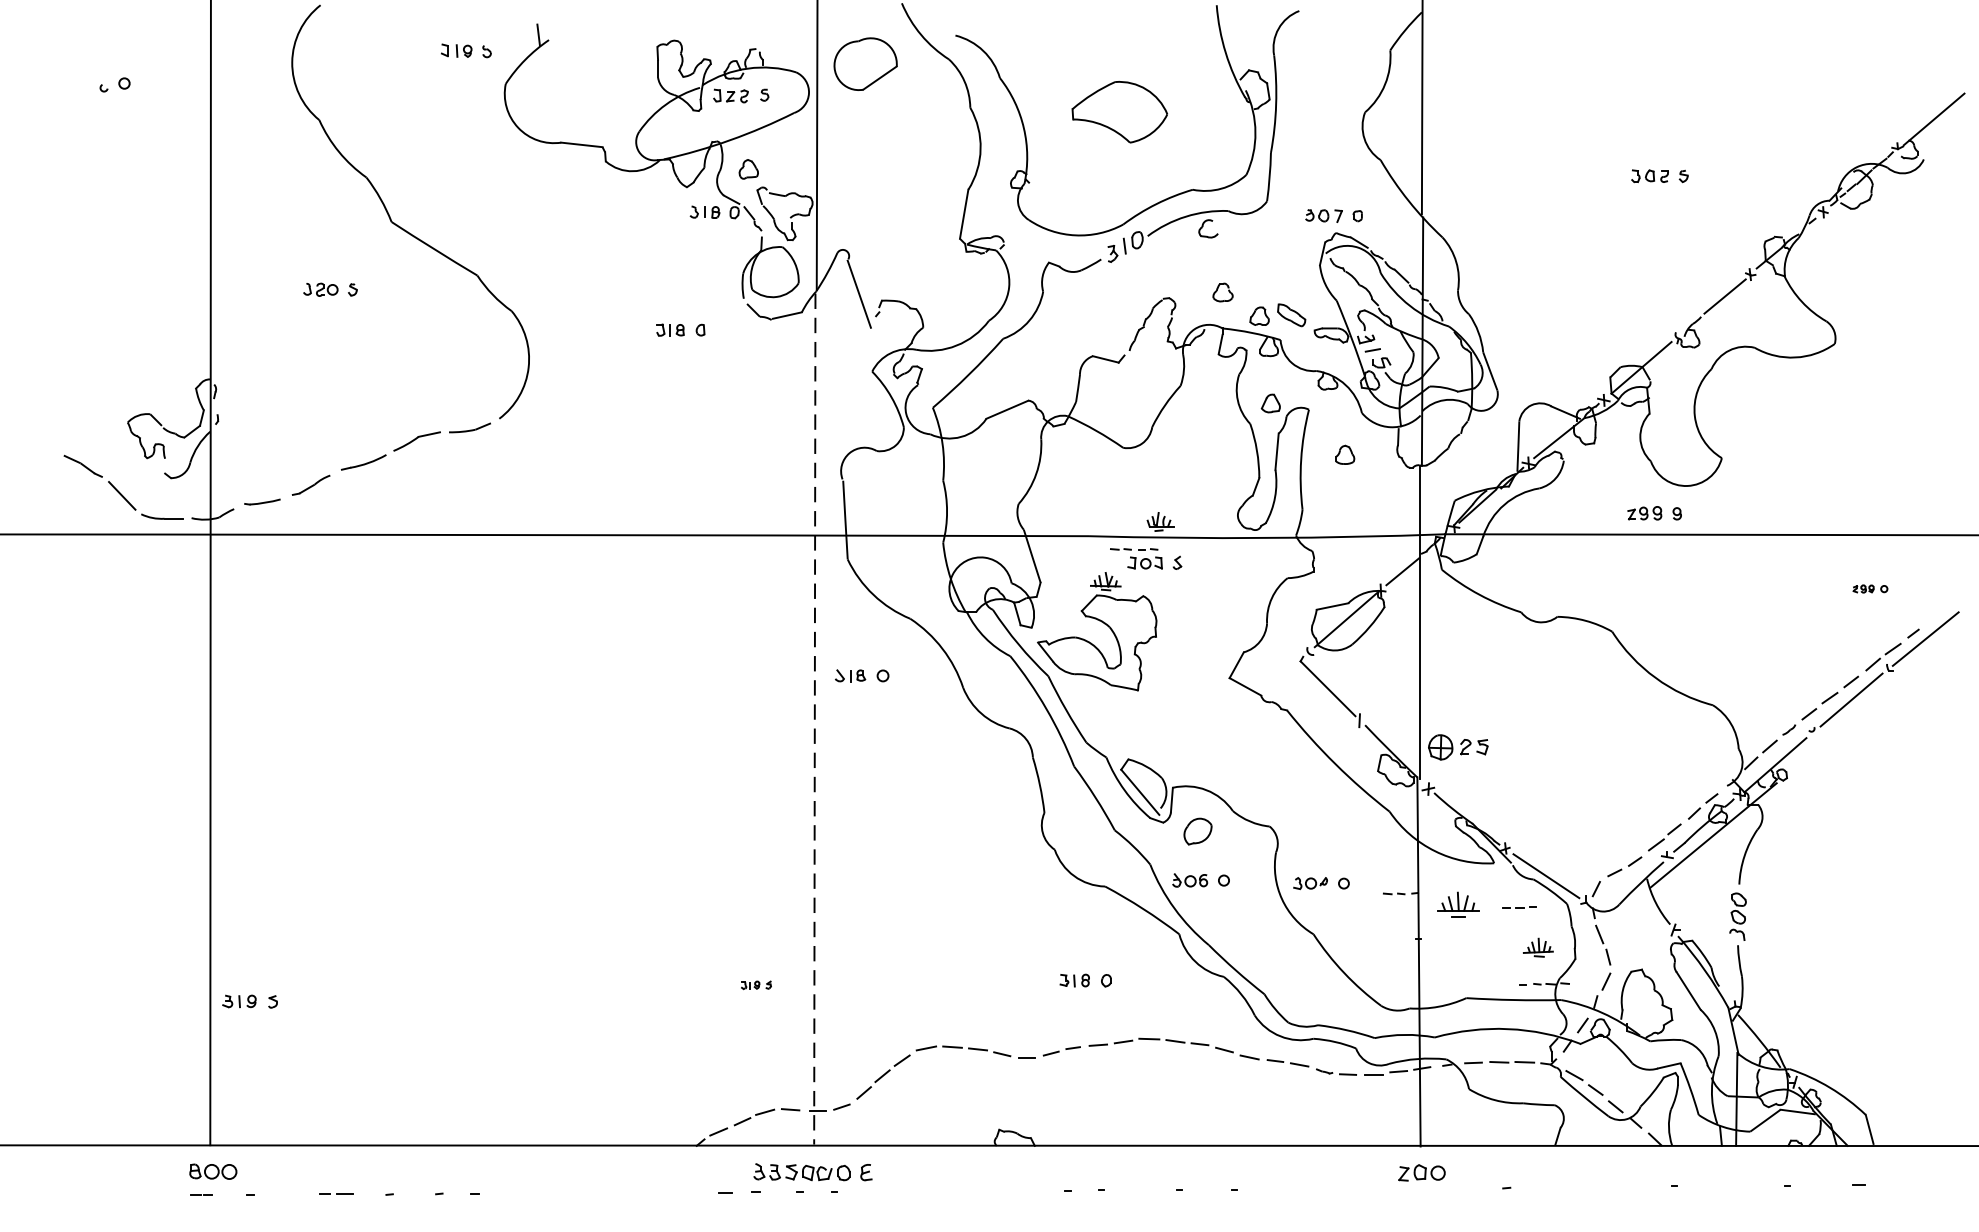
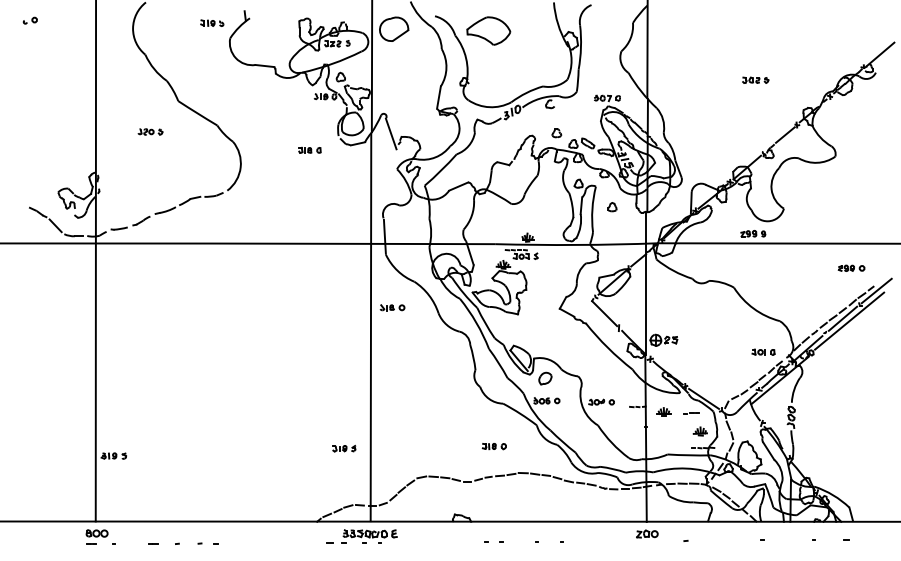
part: (113, 84) -> (29, 20), moved
part: (1119, 110) -> (488, 30), moved
part: (1870, 587) -> (851, 267), size x1.67
line: (1865, 703) -> (849, 320), added
line: (813, 719) -> (370, 327), dashed -> solid
part: (1677, 771) -> (763, 351), added
part: (1457, 903) -> (663, 411), size x0.71
part: (756, 985) -> (344, 448), size x1.67
part: (337, 1193) -> (153, 543), size x0.62

